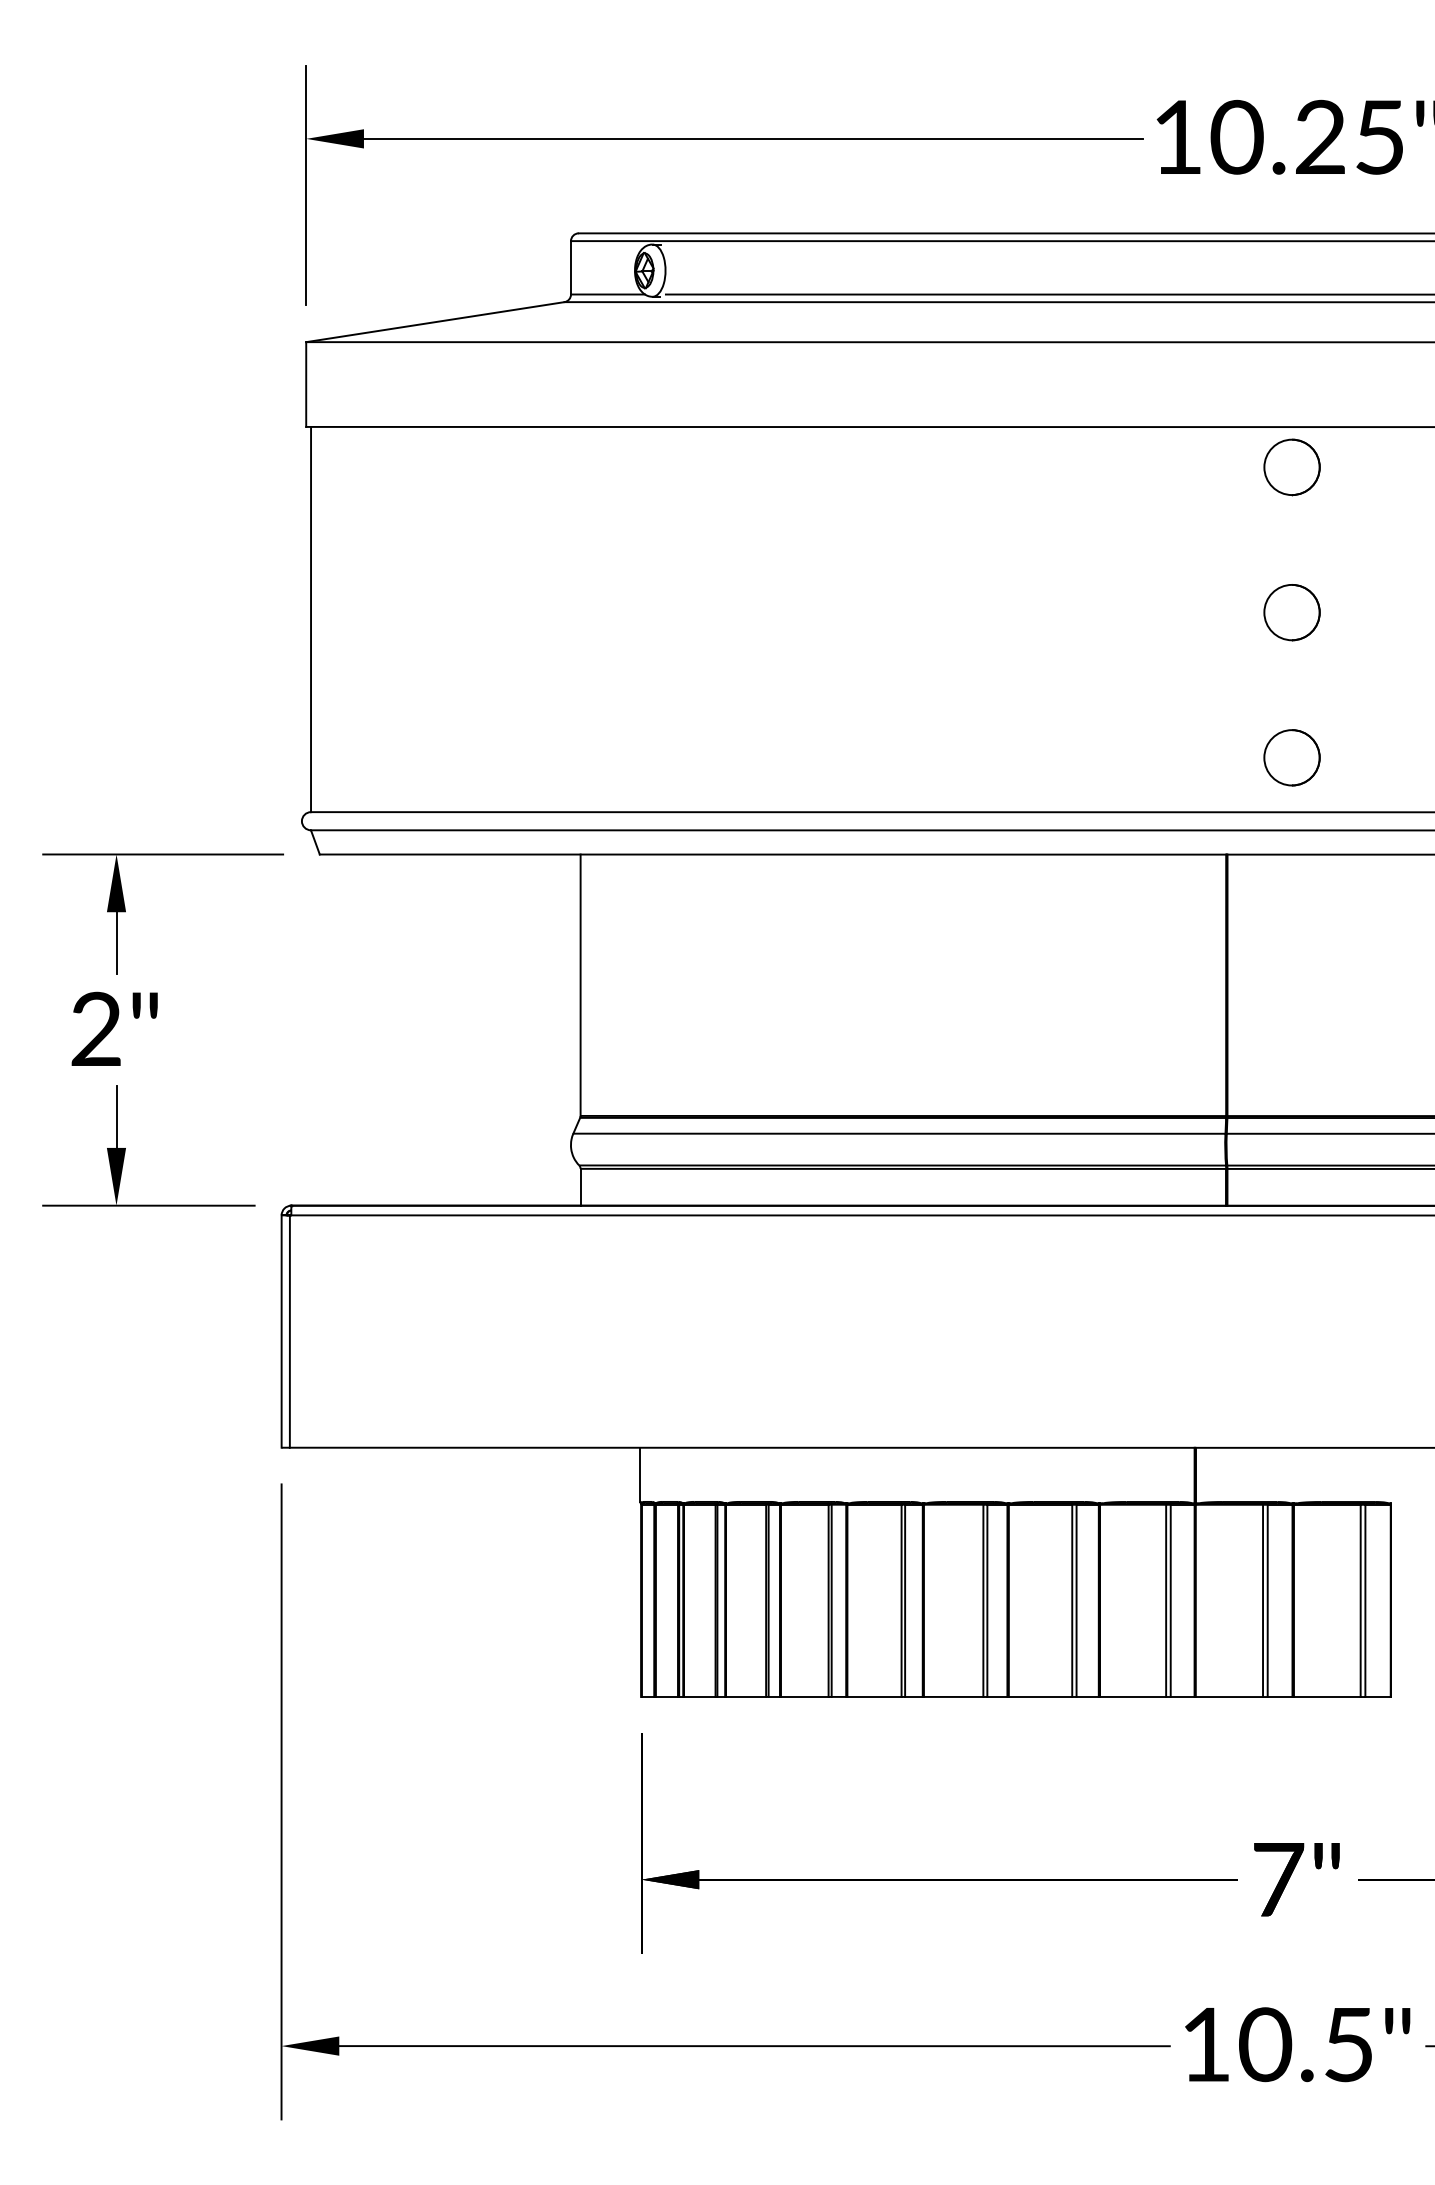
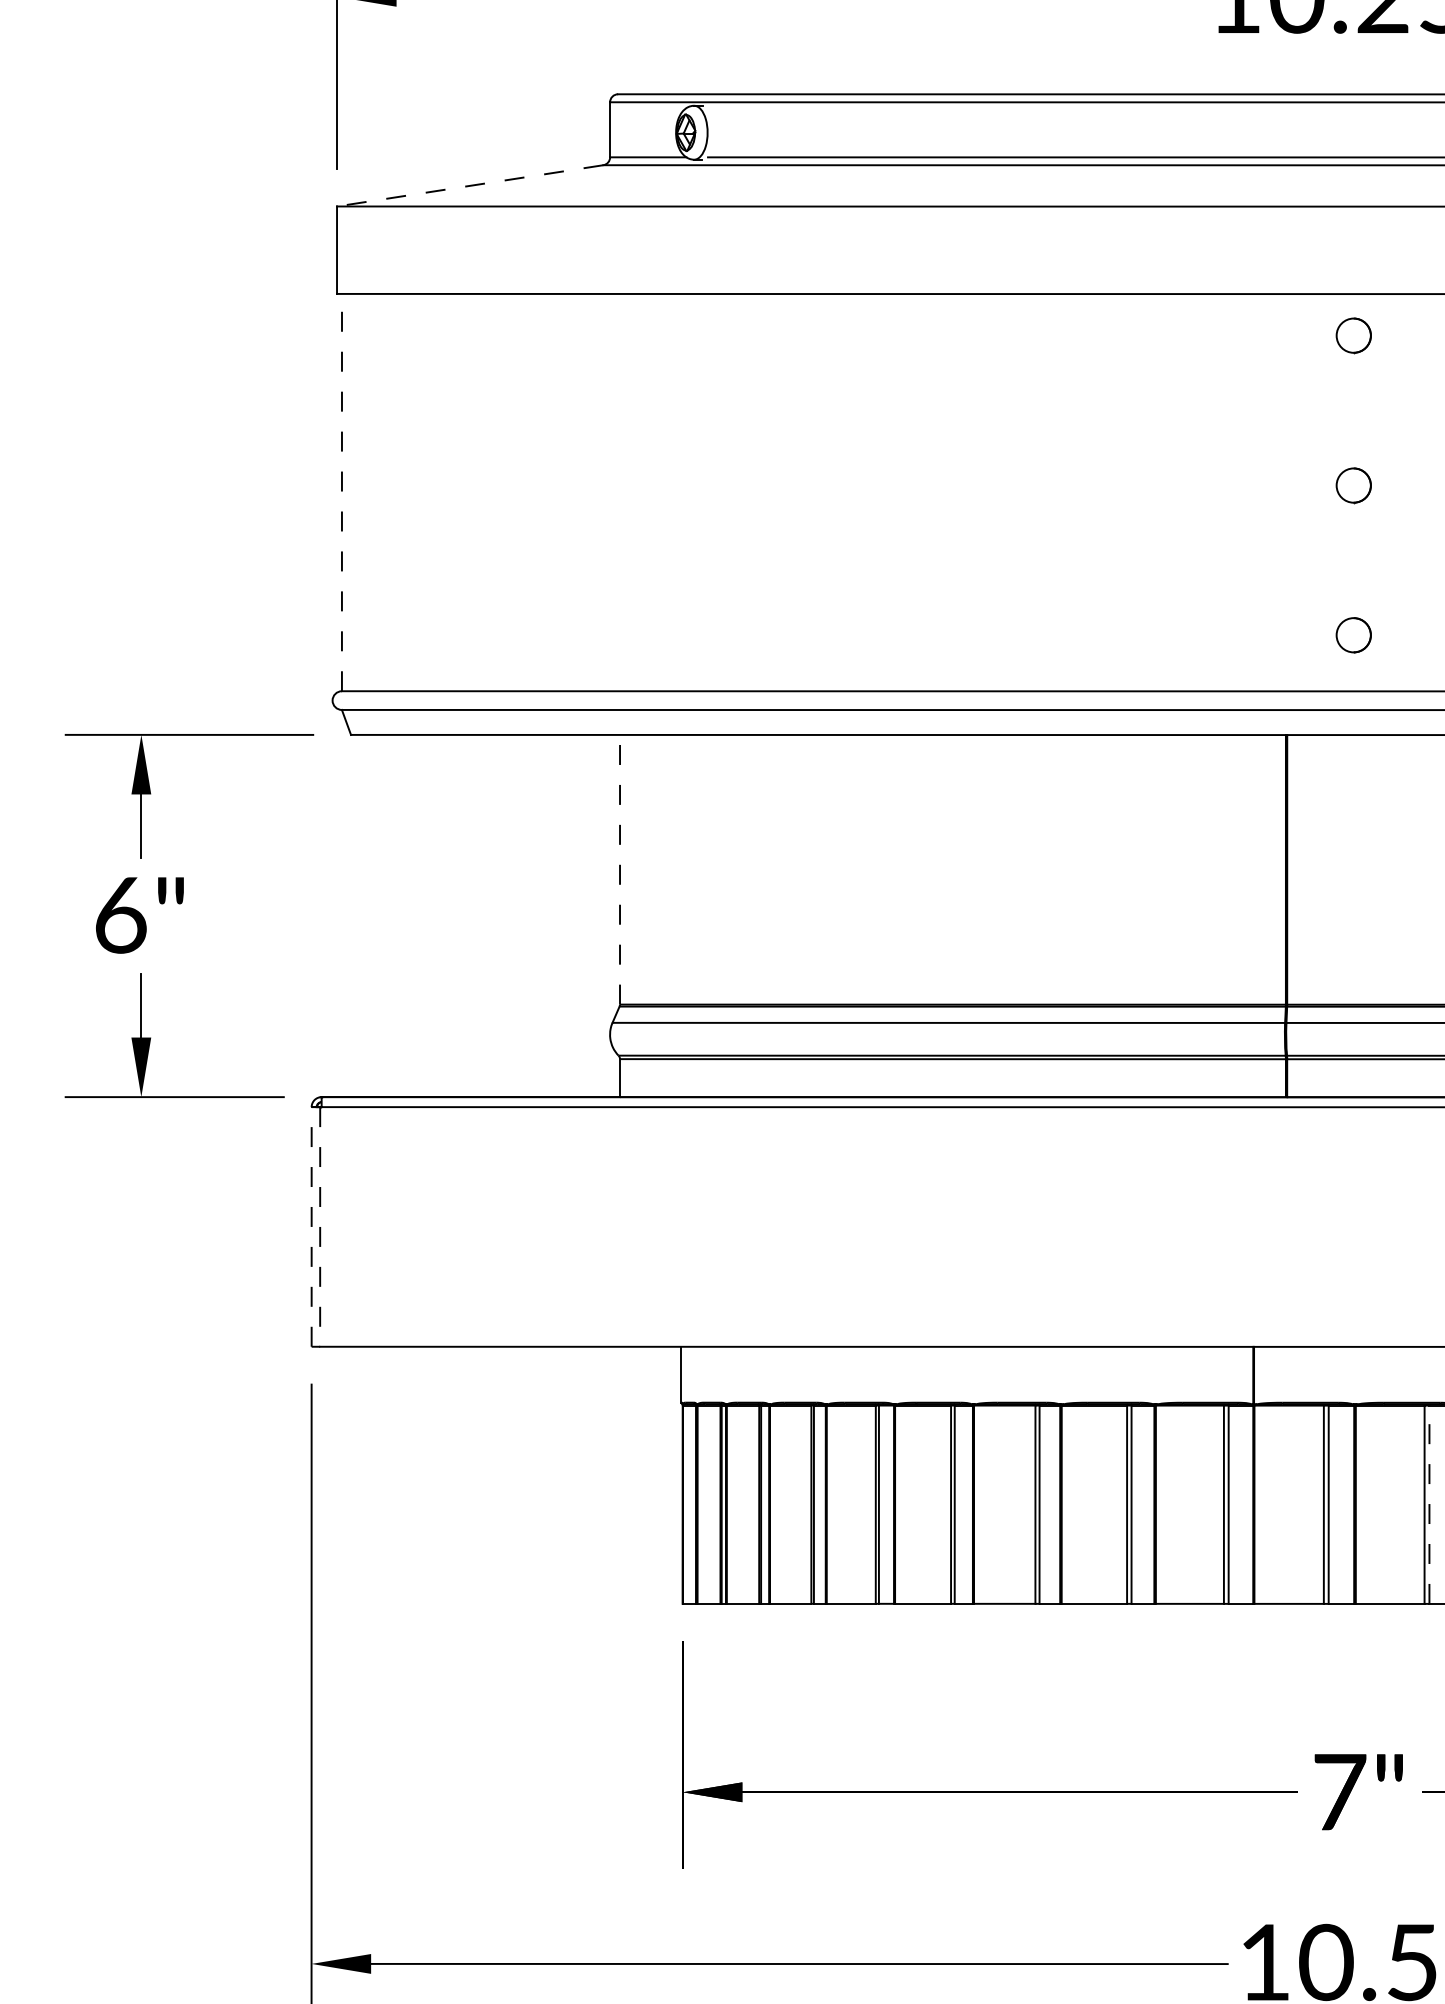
line: (435, 322) -> (470, 186), solid -> dashed
part: (1291, 467) -> (1353, 335), size x0.6
part: (1291, 612) -> (1353, 485), size x0.6
line: (311, 619) -> (342, 492), solid -> dashed
part: (1291, 757) -> (1353, 634), size x0.6
line: (580, 985) -> (619, 870), solid -> dashed
text: (96, 1028) -> (120, 914), 2" -> 6"
line: (281, 1331) -> (311, 1226), solid -> dashed
line: (289, 1332) -> (319, 1227), solid -> dashed
line: (1365, 1600) -> (1429, 1504), solid -> dashed

